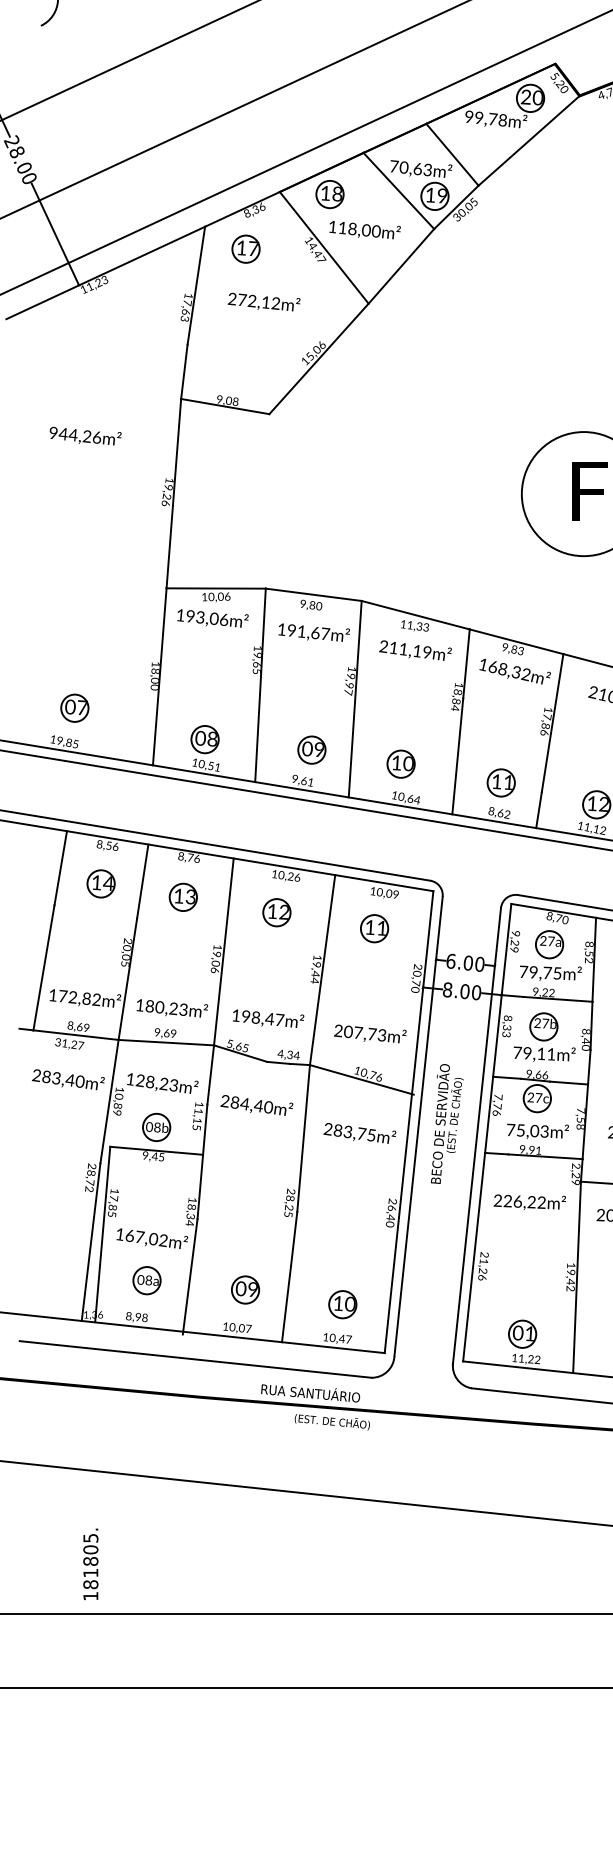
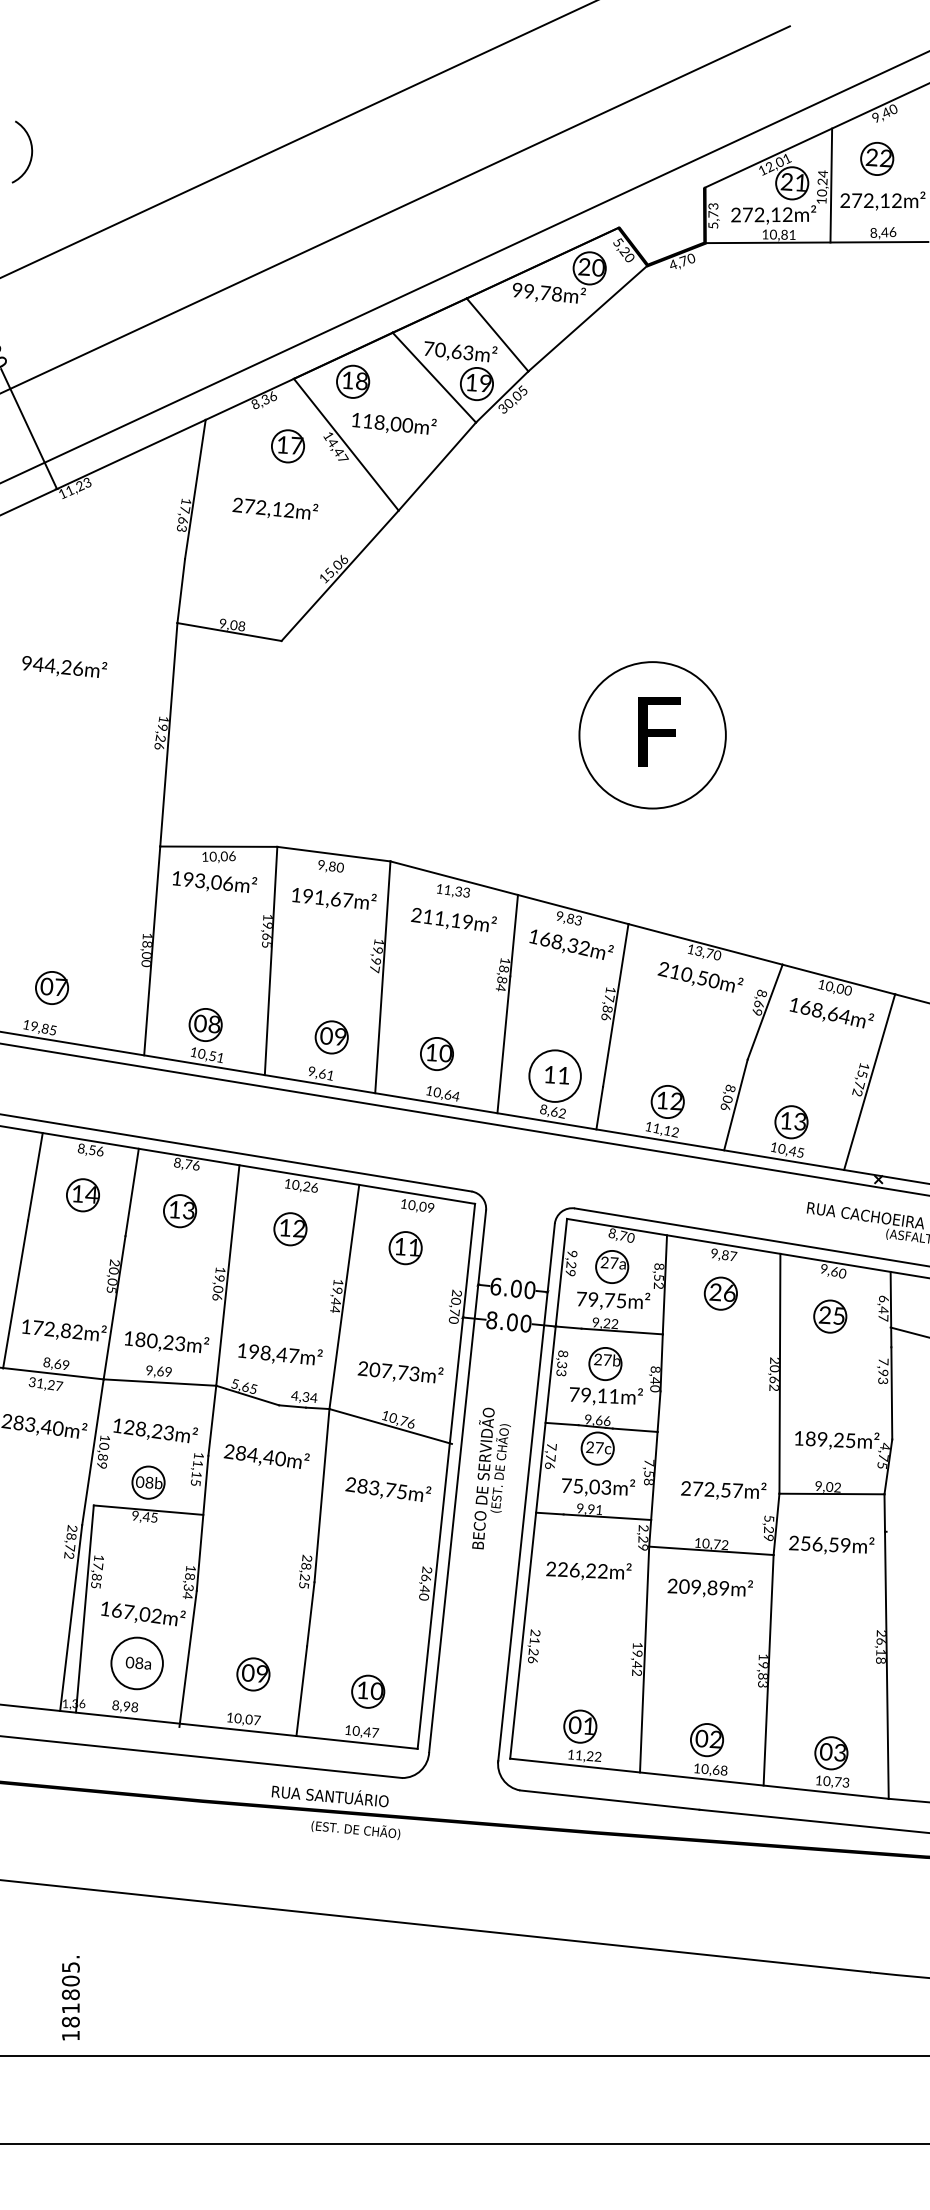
part: (245, 249) -> (287, 446), moved
circle: (501, 783) -> (555, 1076), size x1.6
circle: (147, 1280) -> (137, 1663), size x1.6

